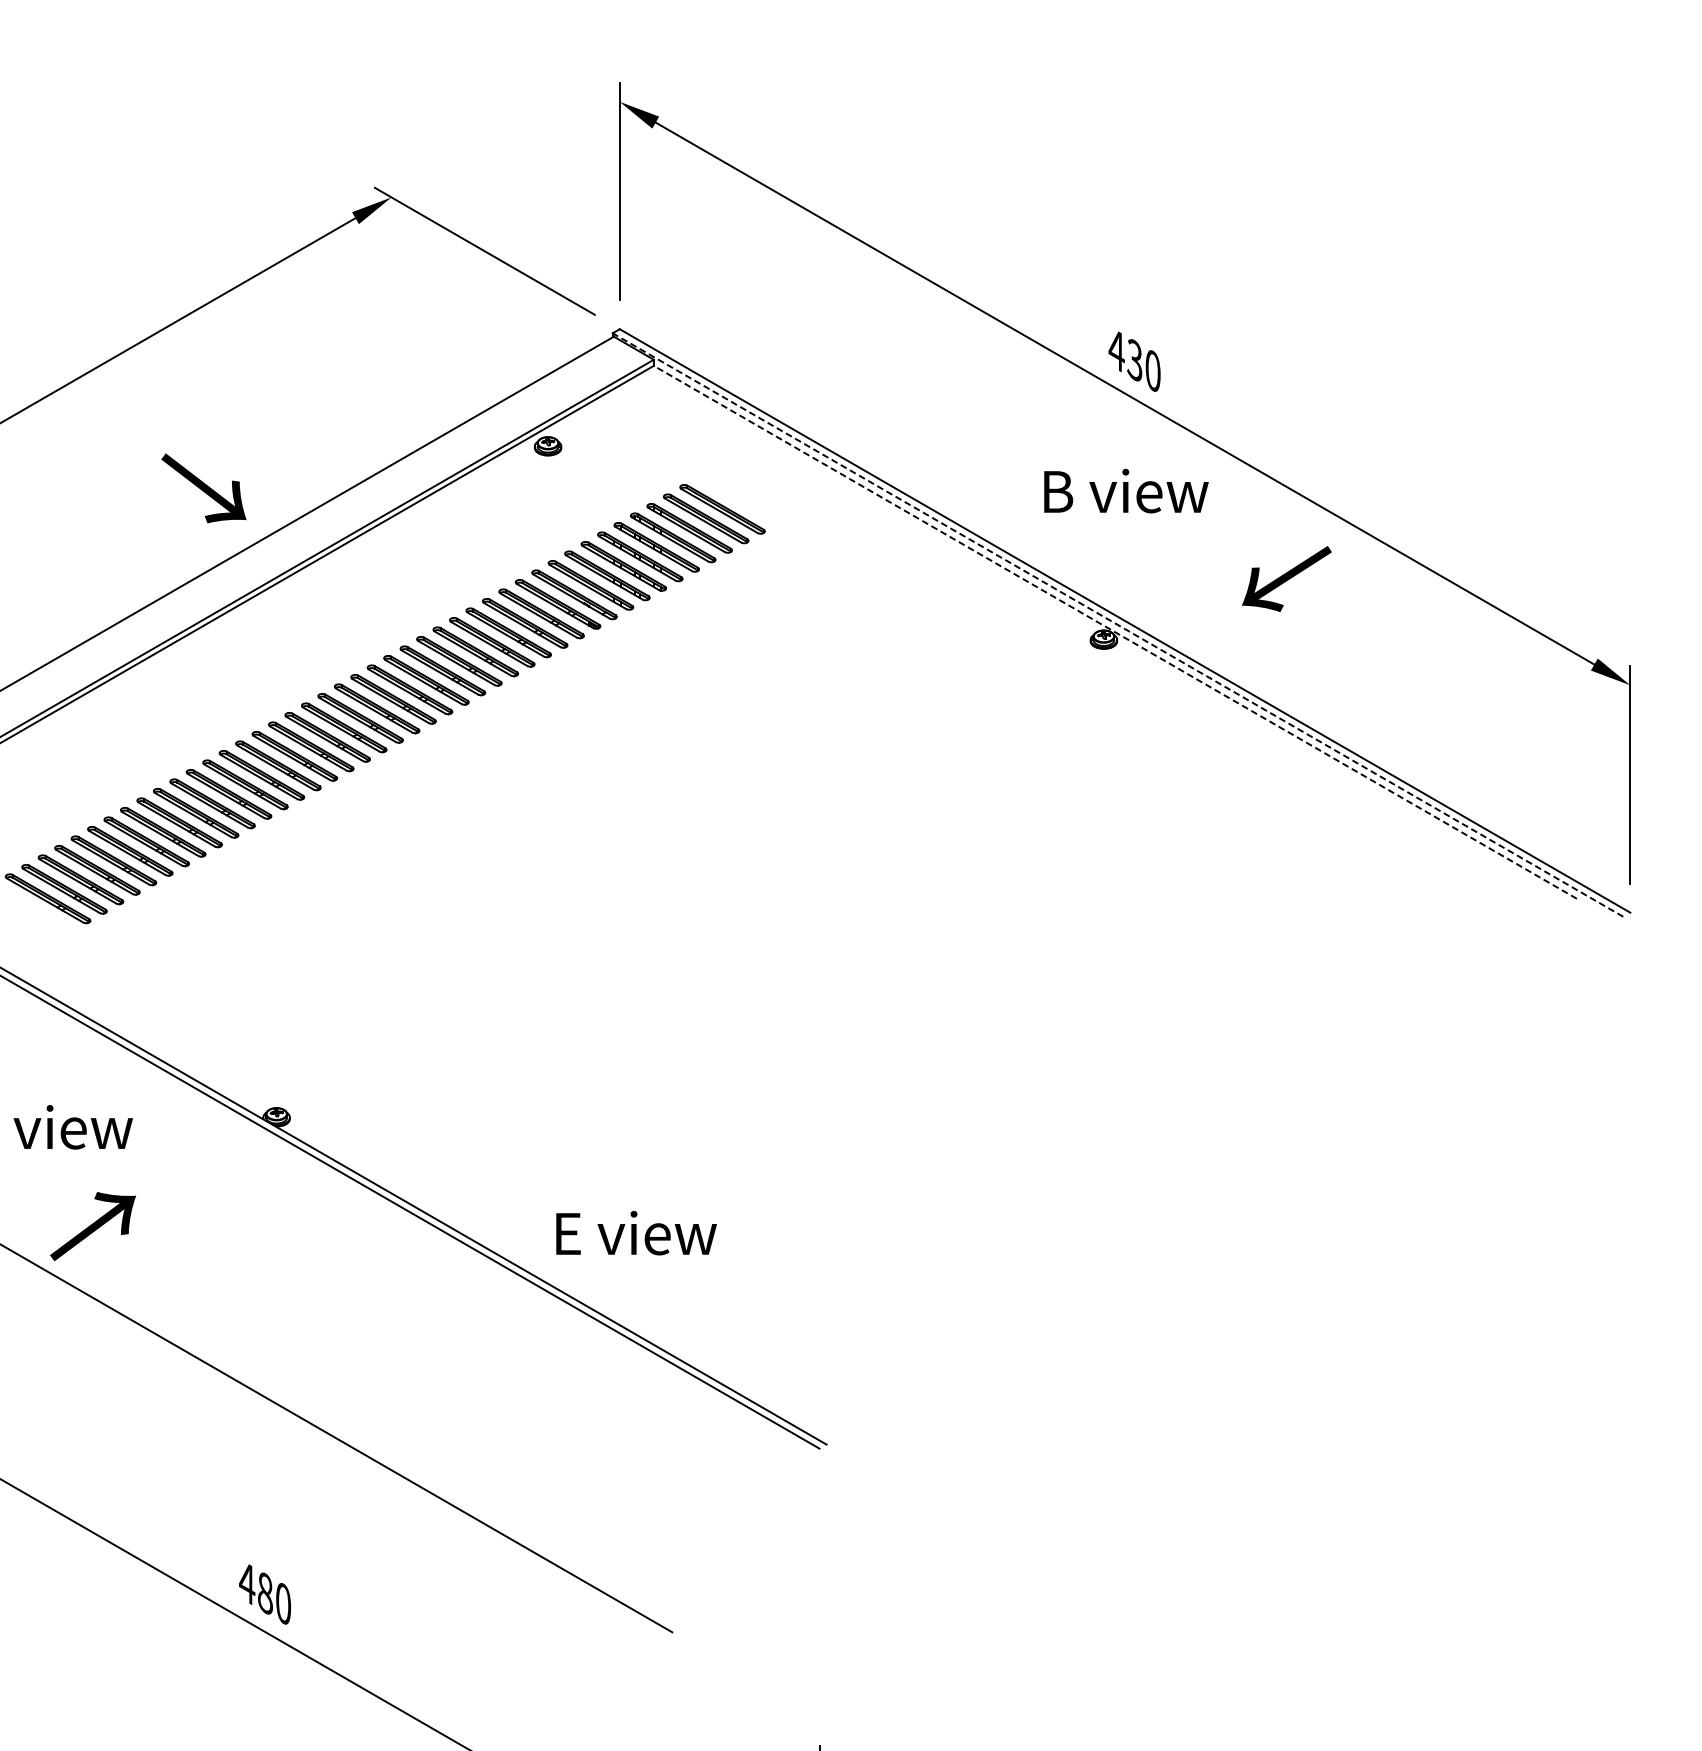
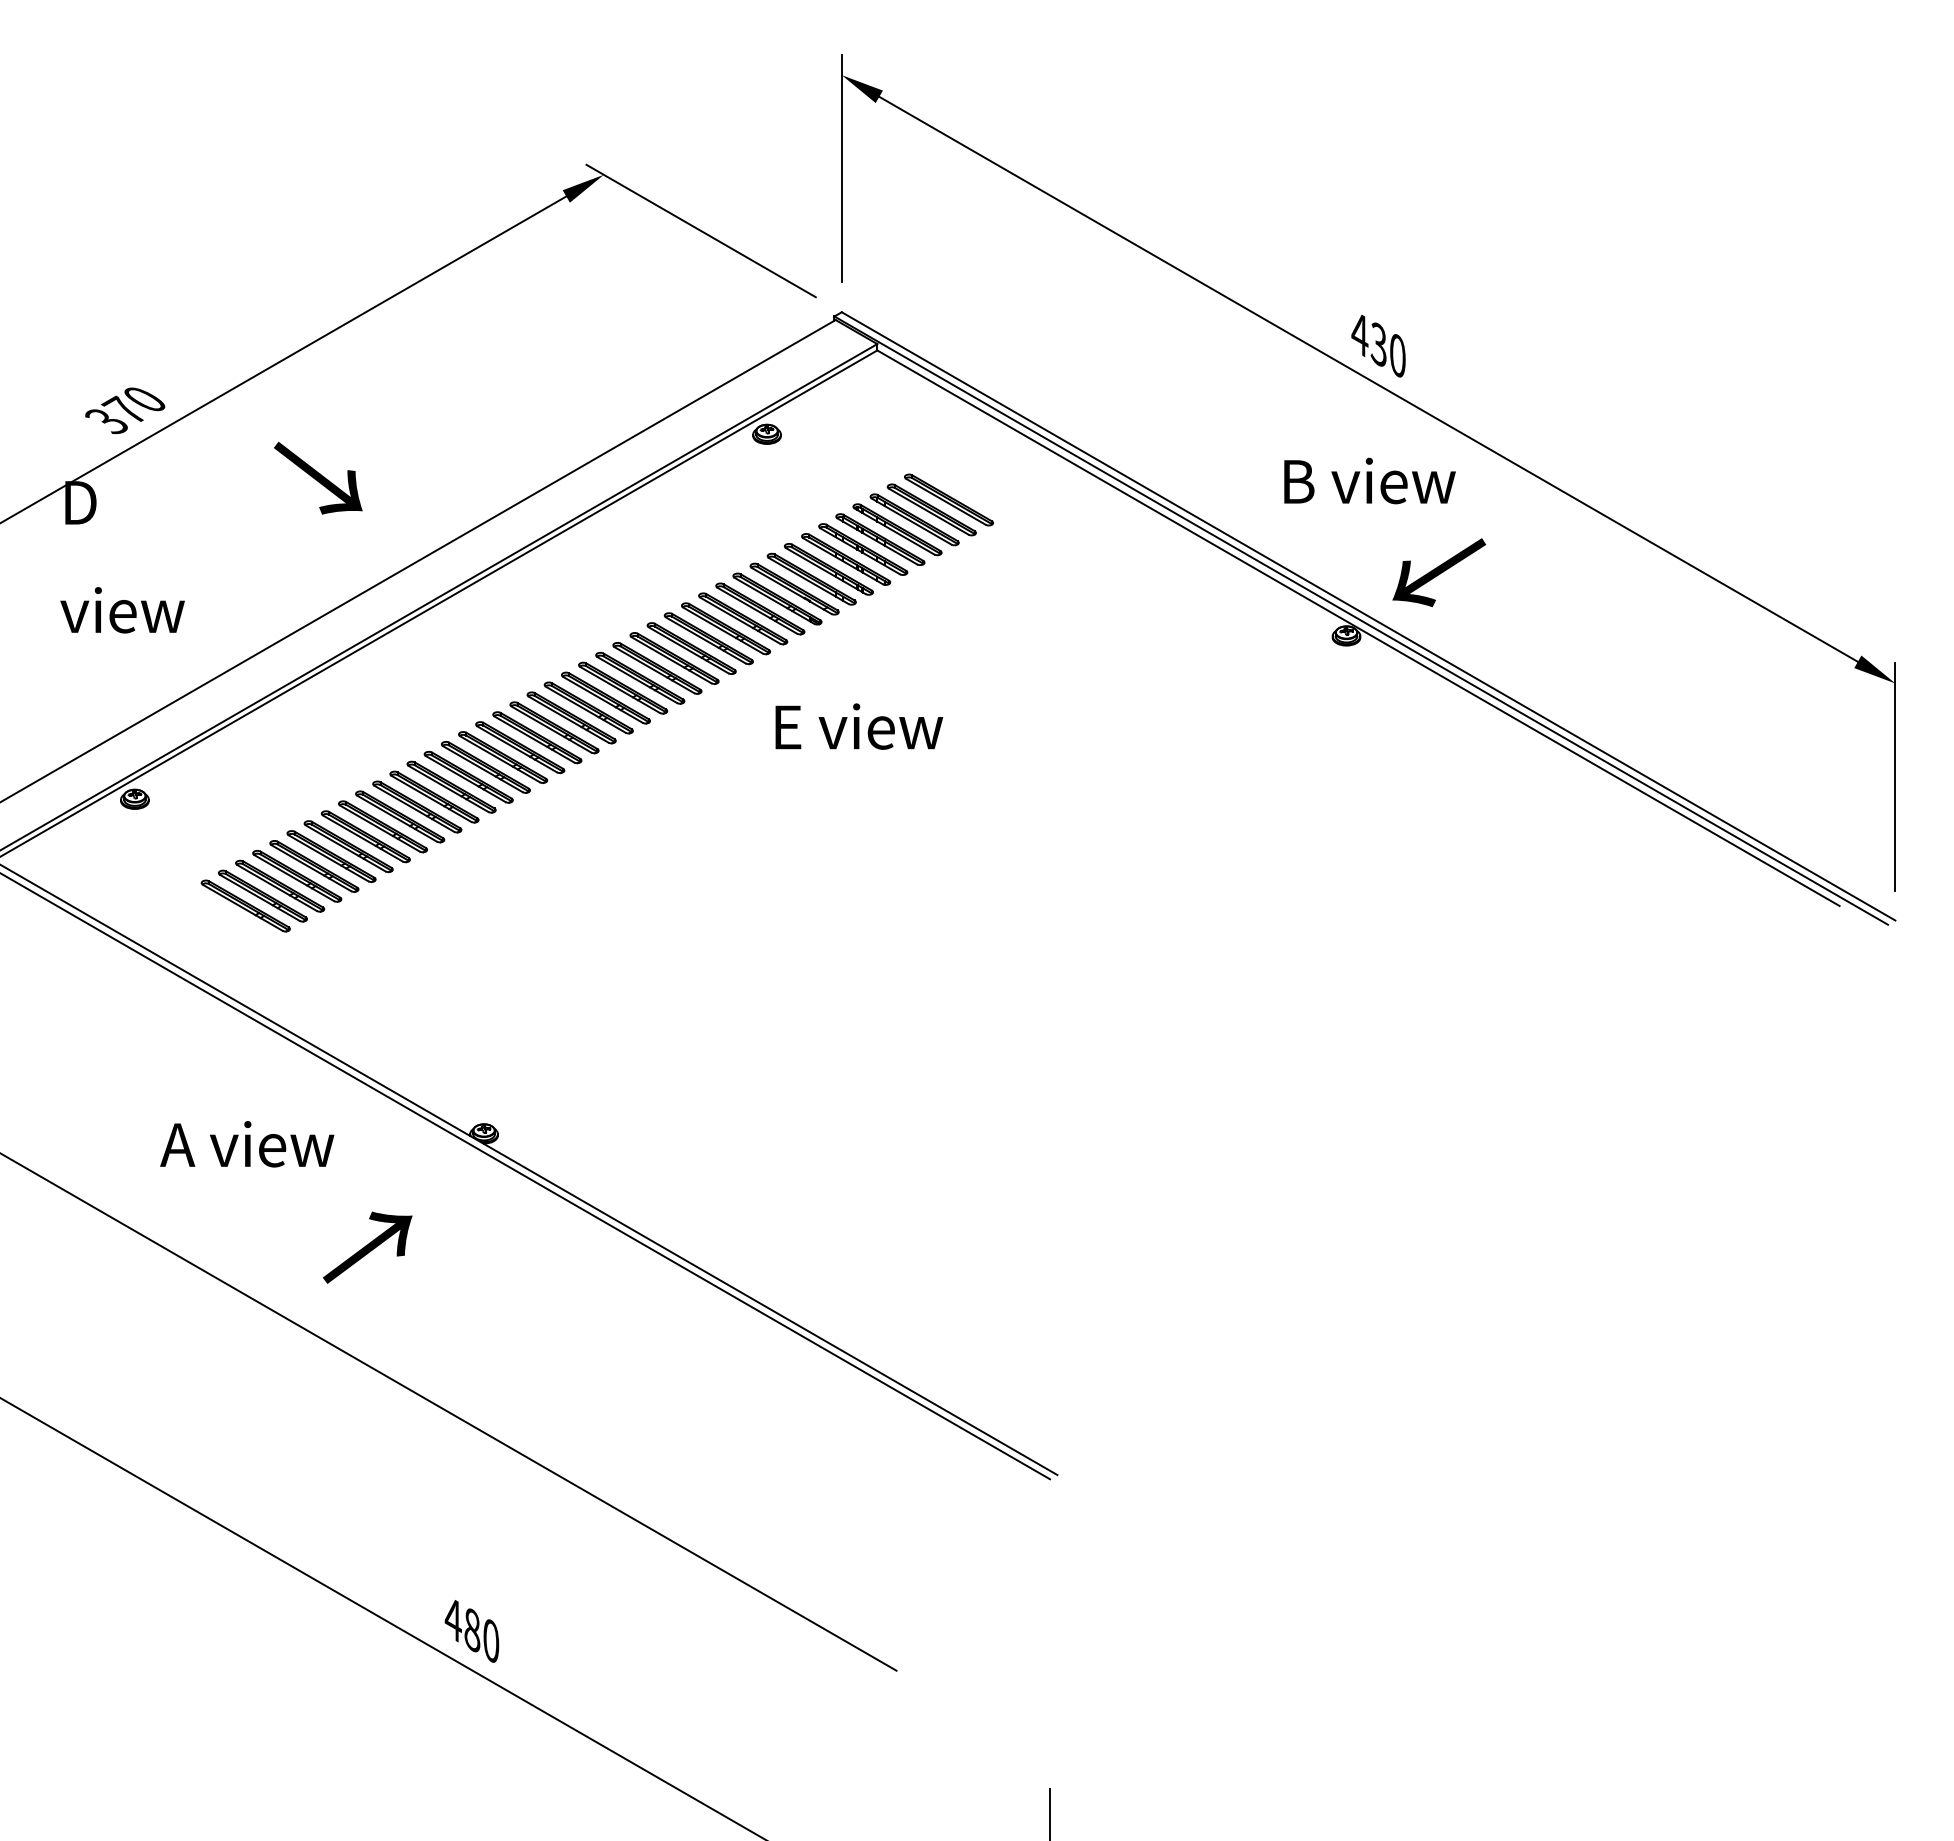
text: (204, 487) -> (318, 477), moved
text: (1287, 578) -> (1439, 572), moved
line: (1117, 624) -> (1360, 620), dashed -> solid
line: (1115, 632) -> (1358, 628), dashed -> solid
text: (92, 1226) -> (367, 1247), moved
text: (636, 1233) -> (859, 726), moved

